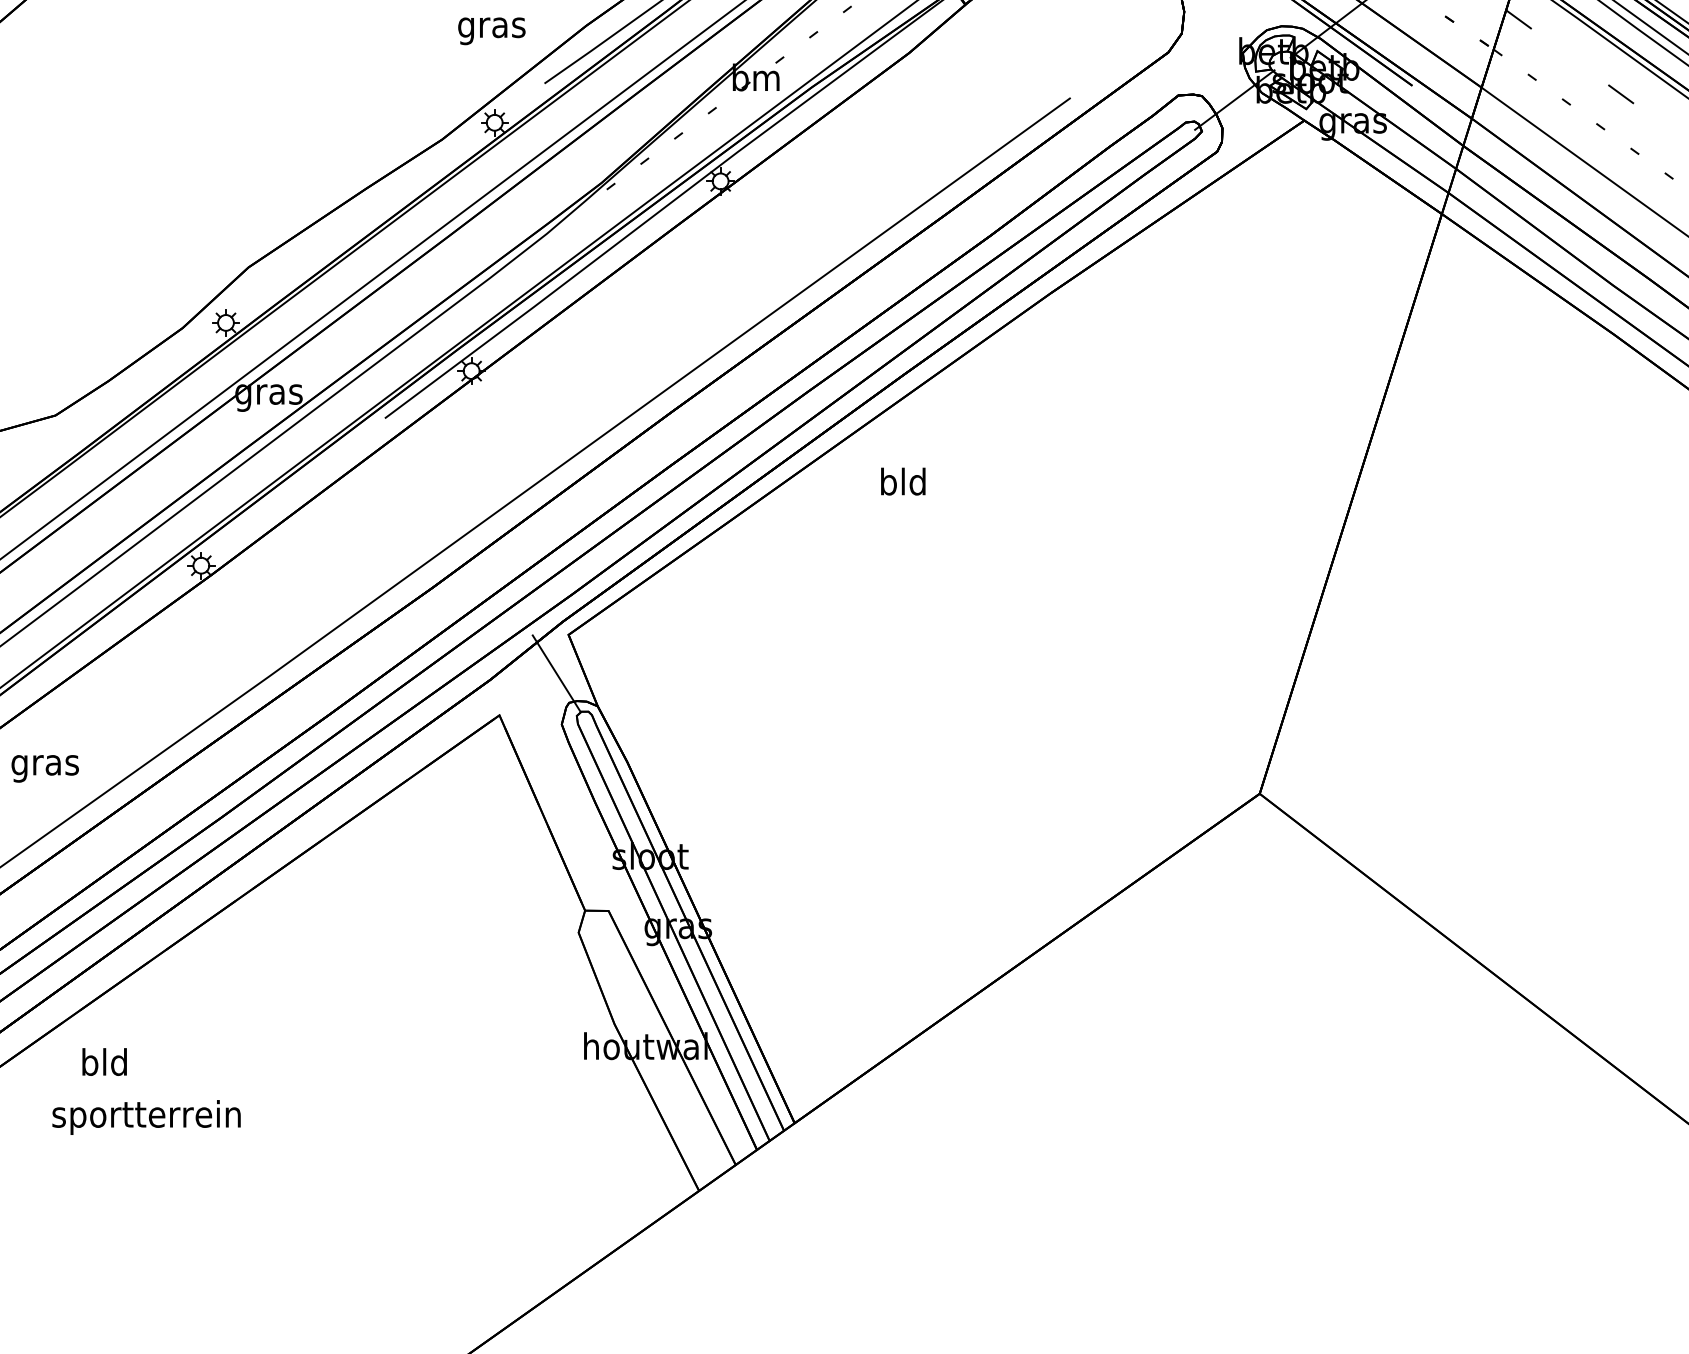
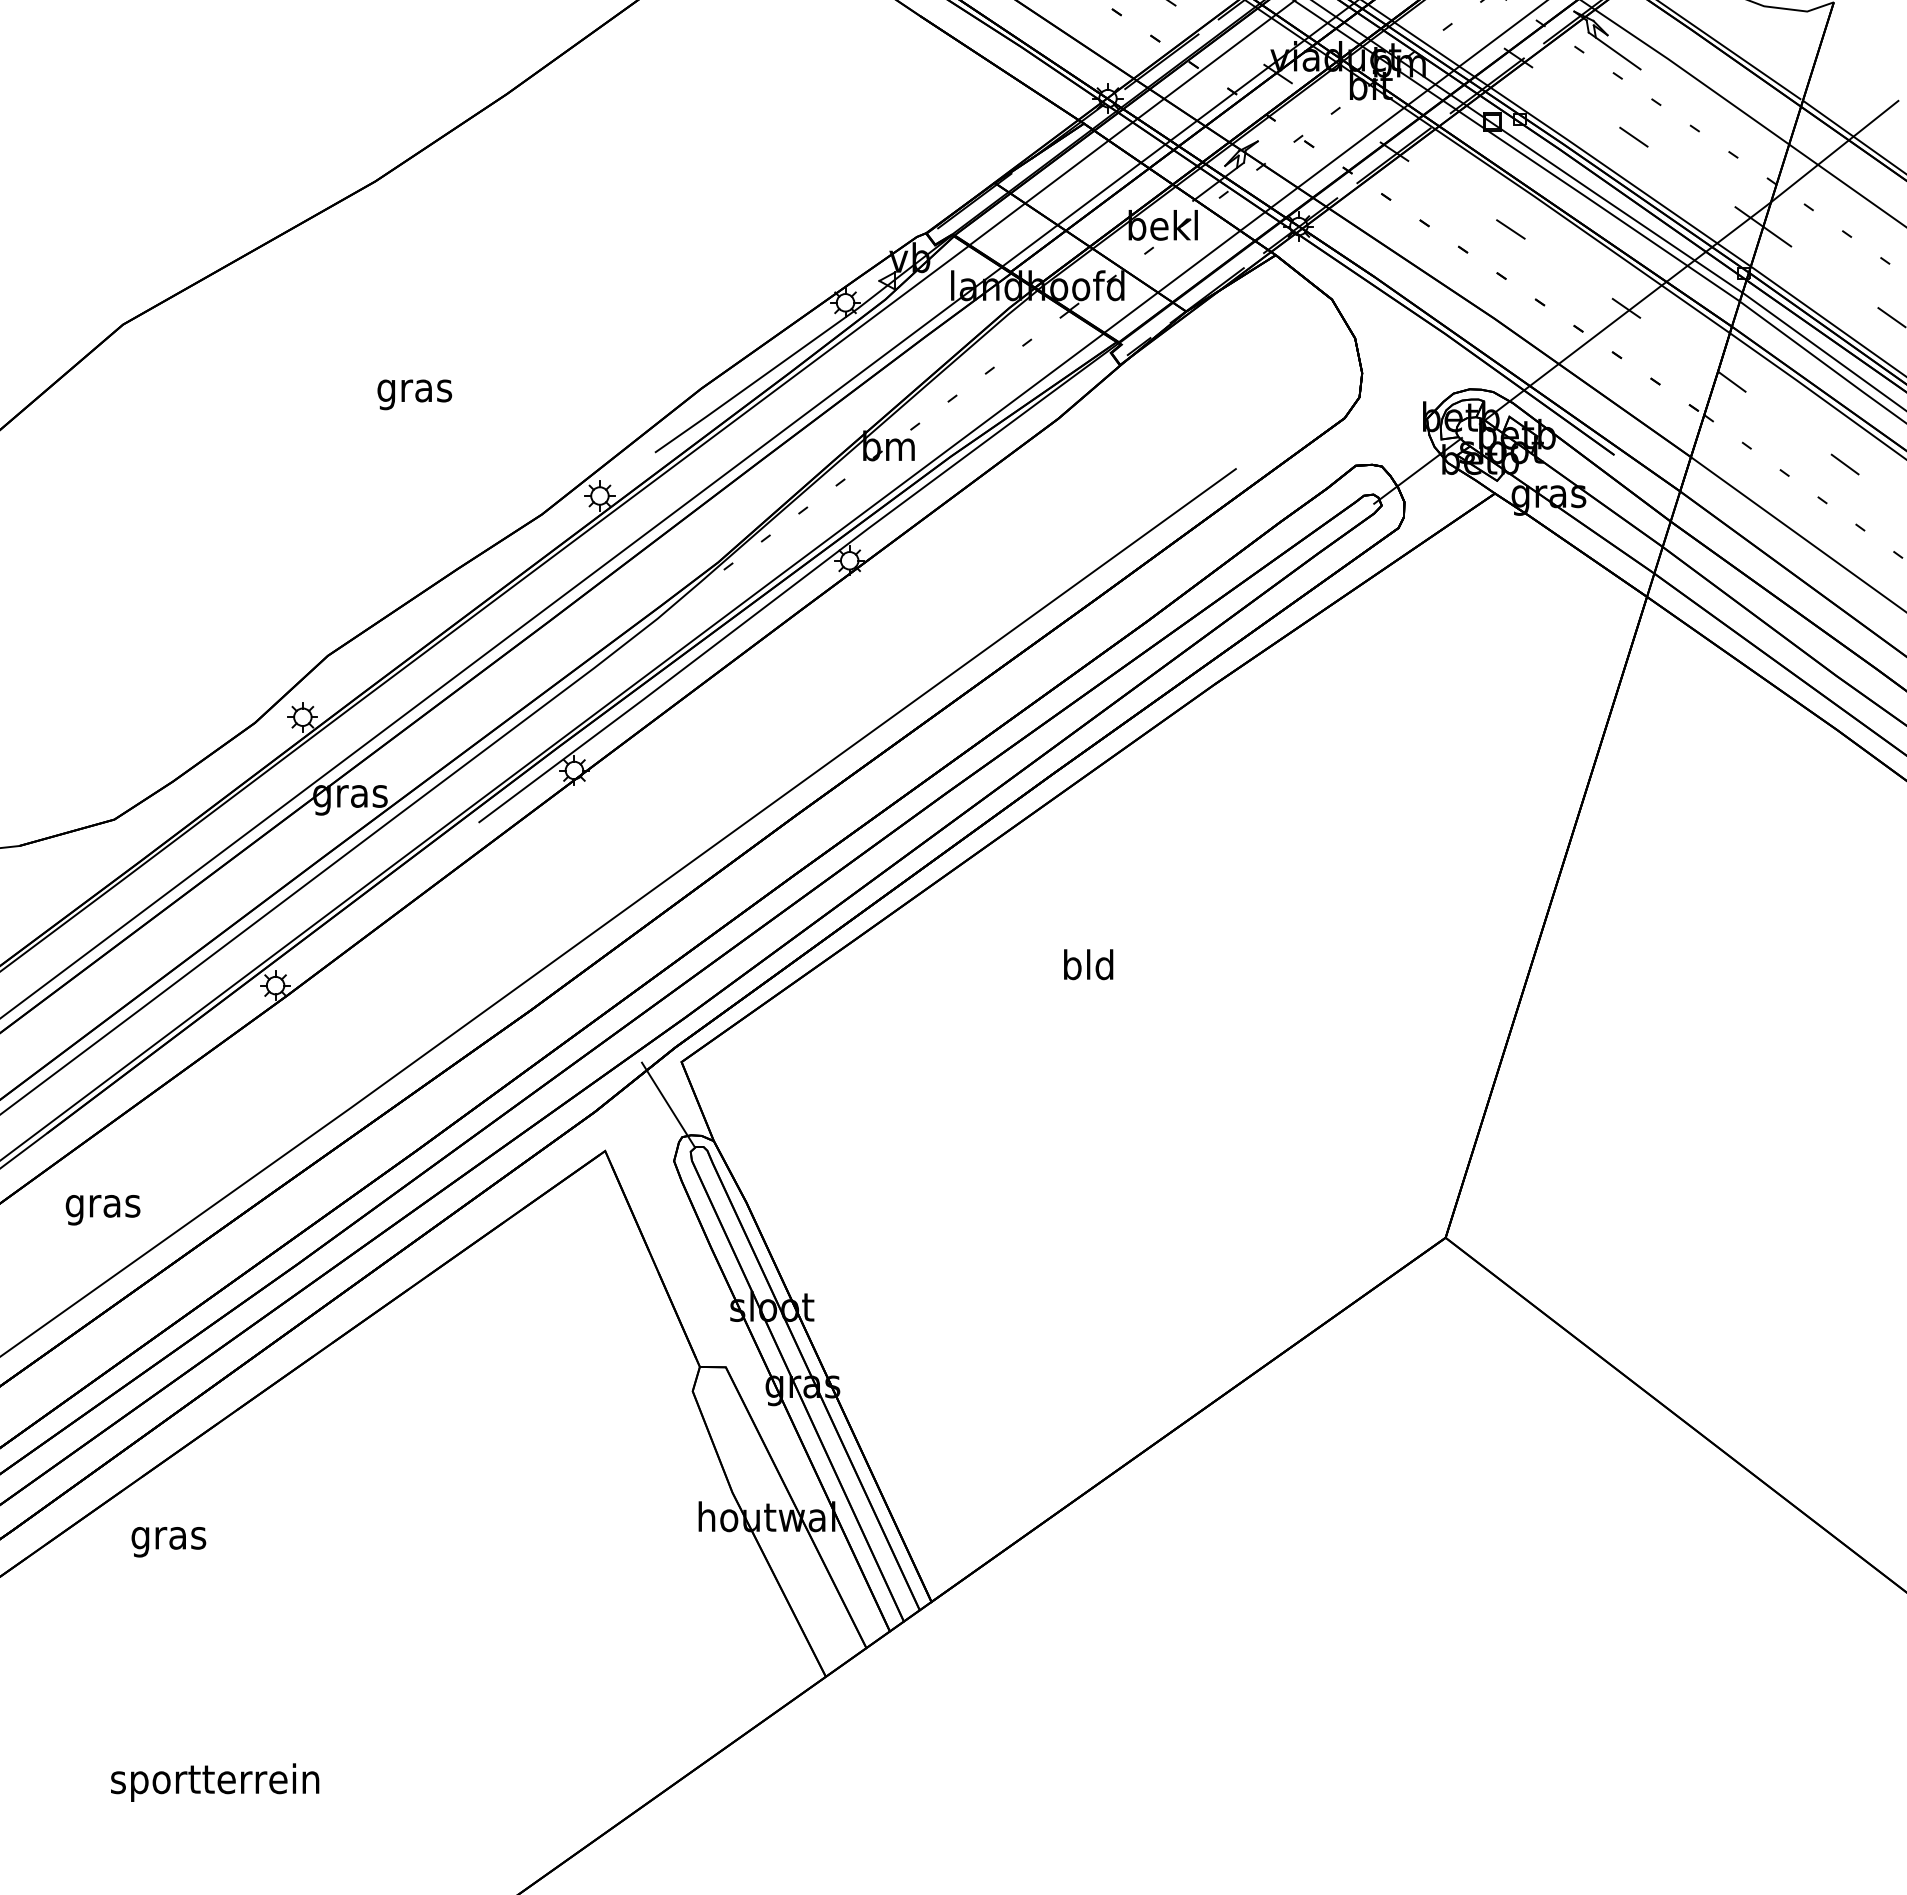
text: (491, 30) -> (414, 394), moved
text: (903, 481) -> (1088, 964), moved
text: (104, 1065) -> (168, 1538), bld -> gras
text: (146, 1117) -> (215, 1782), moved

